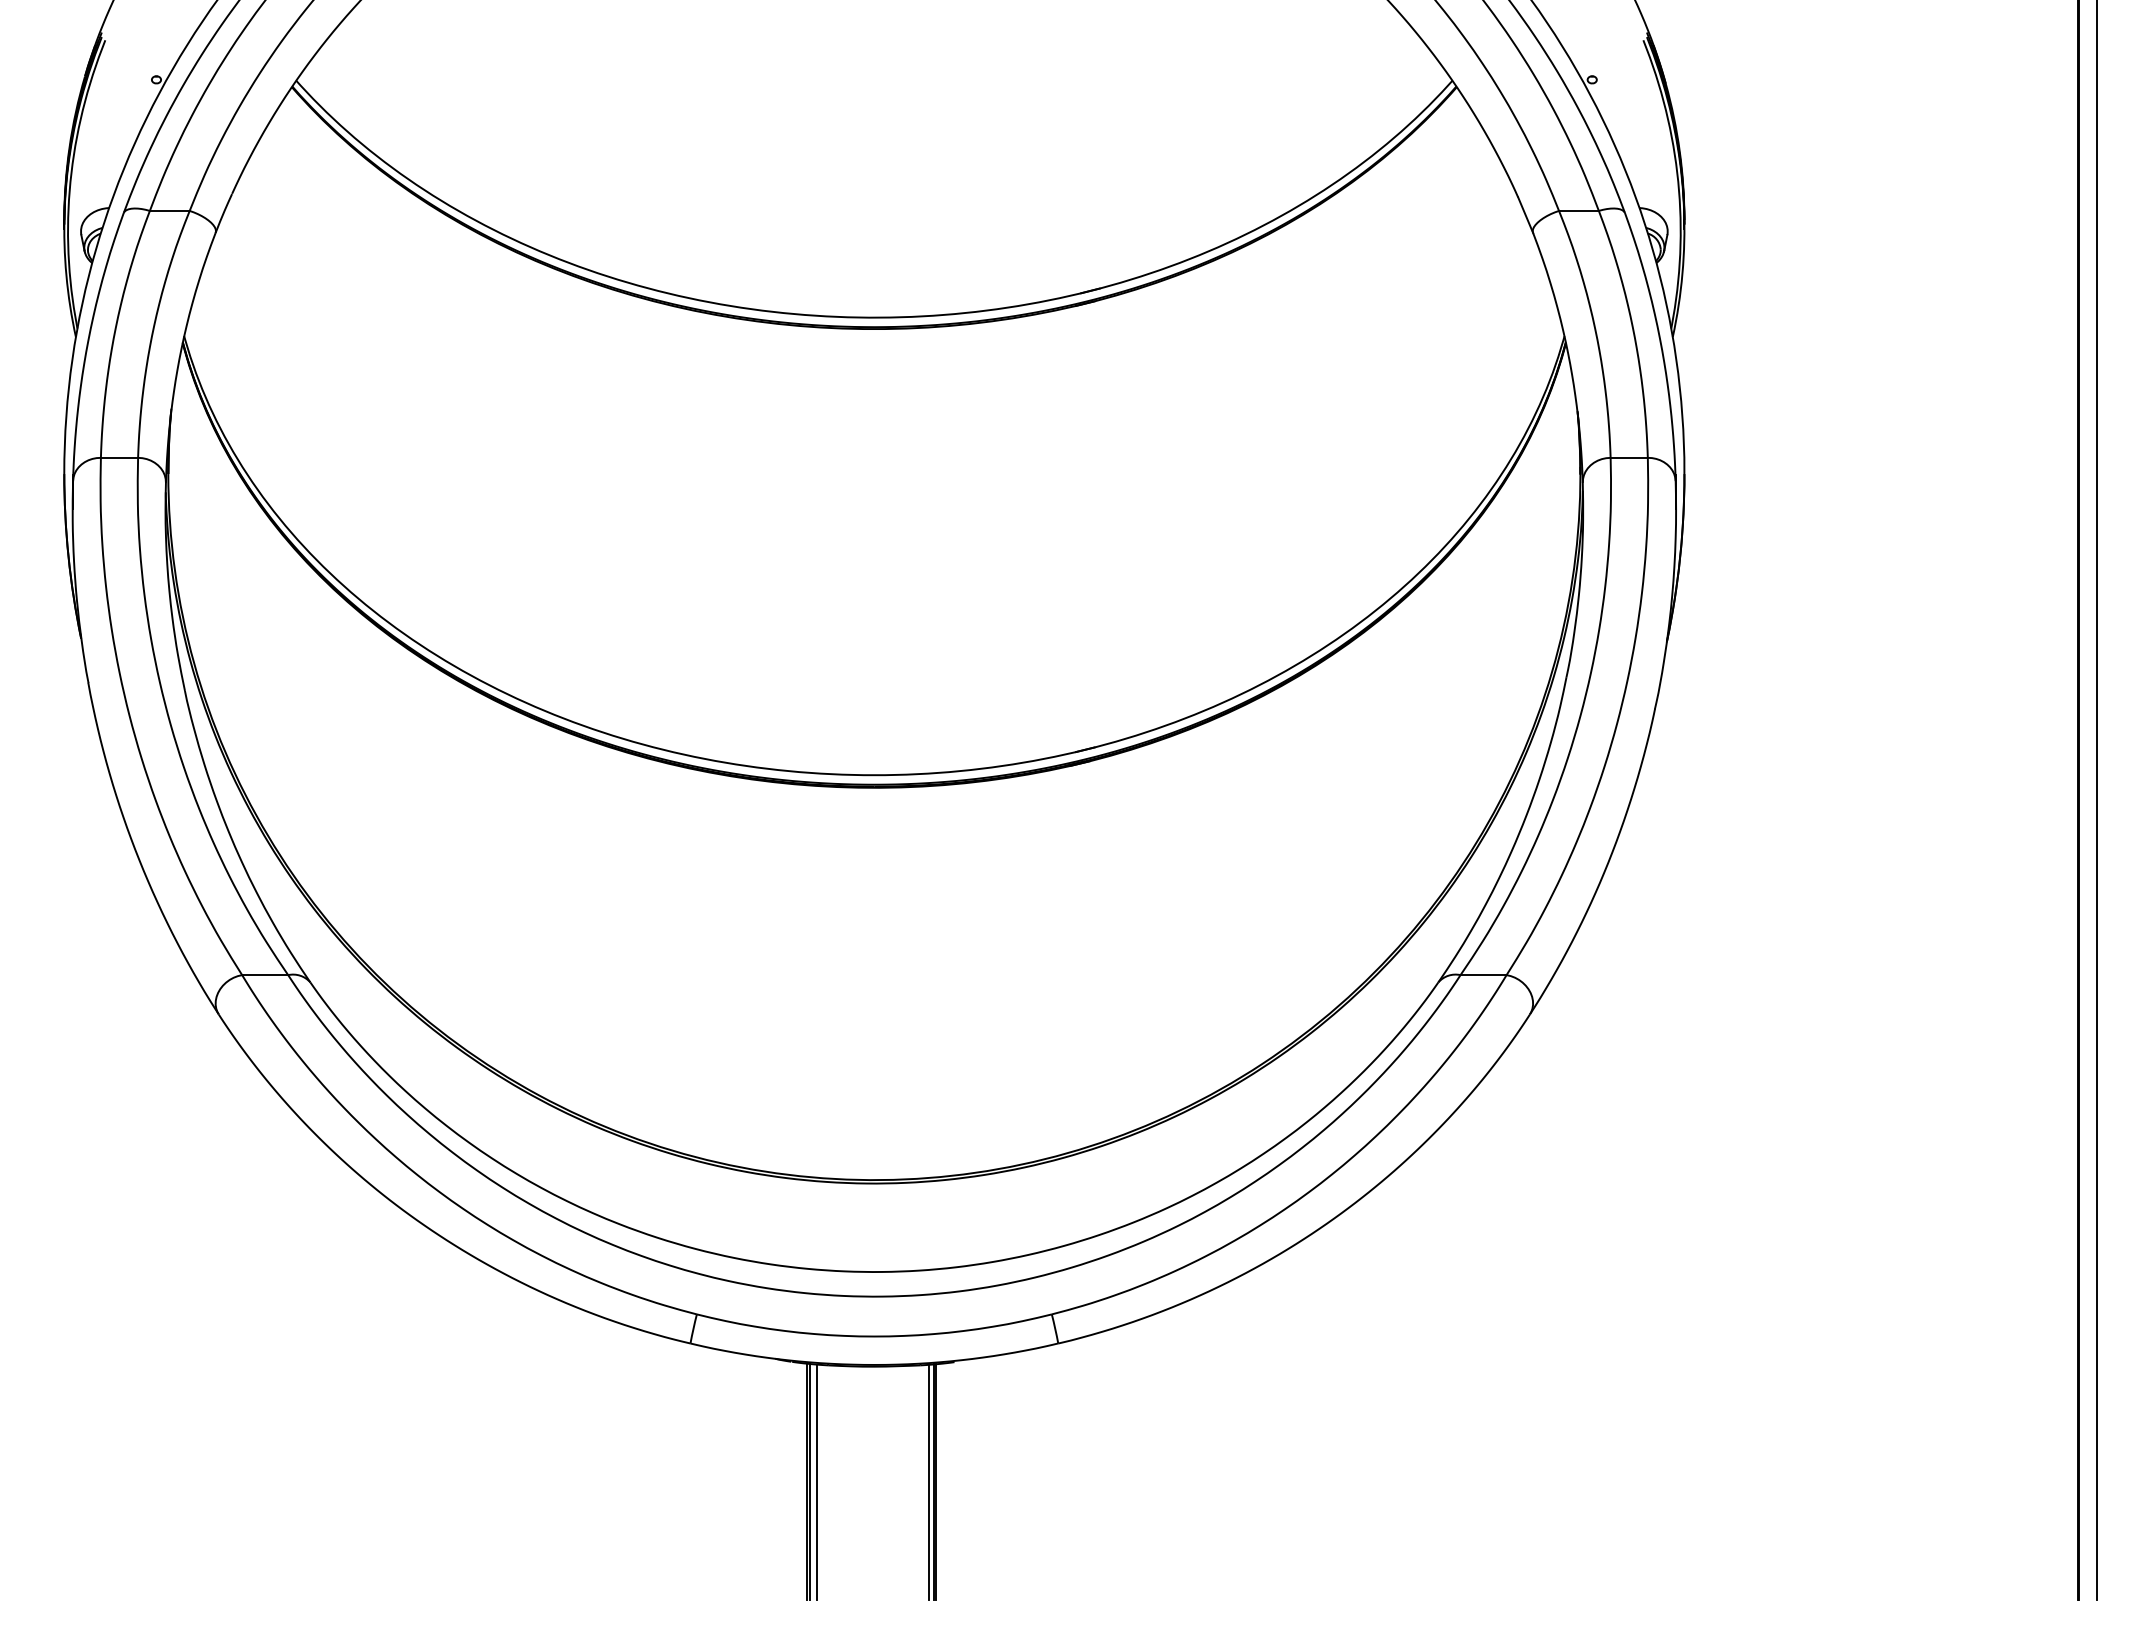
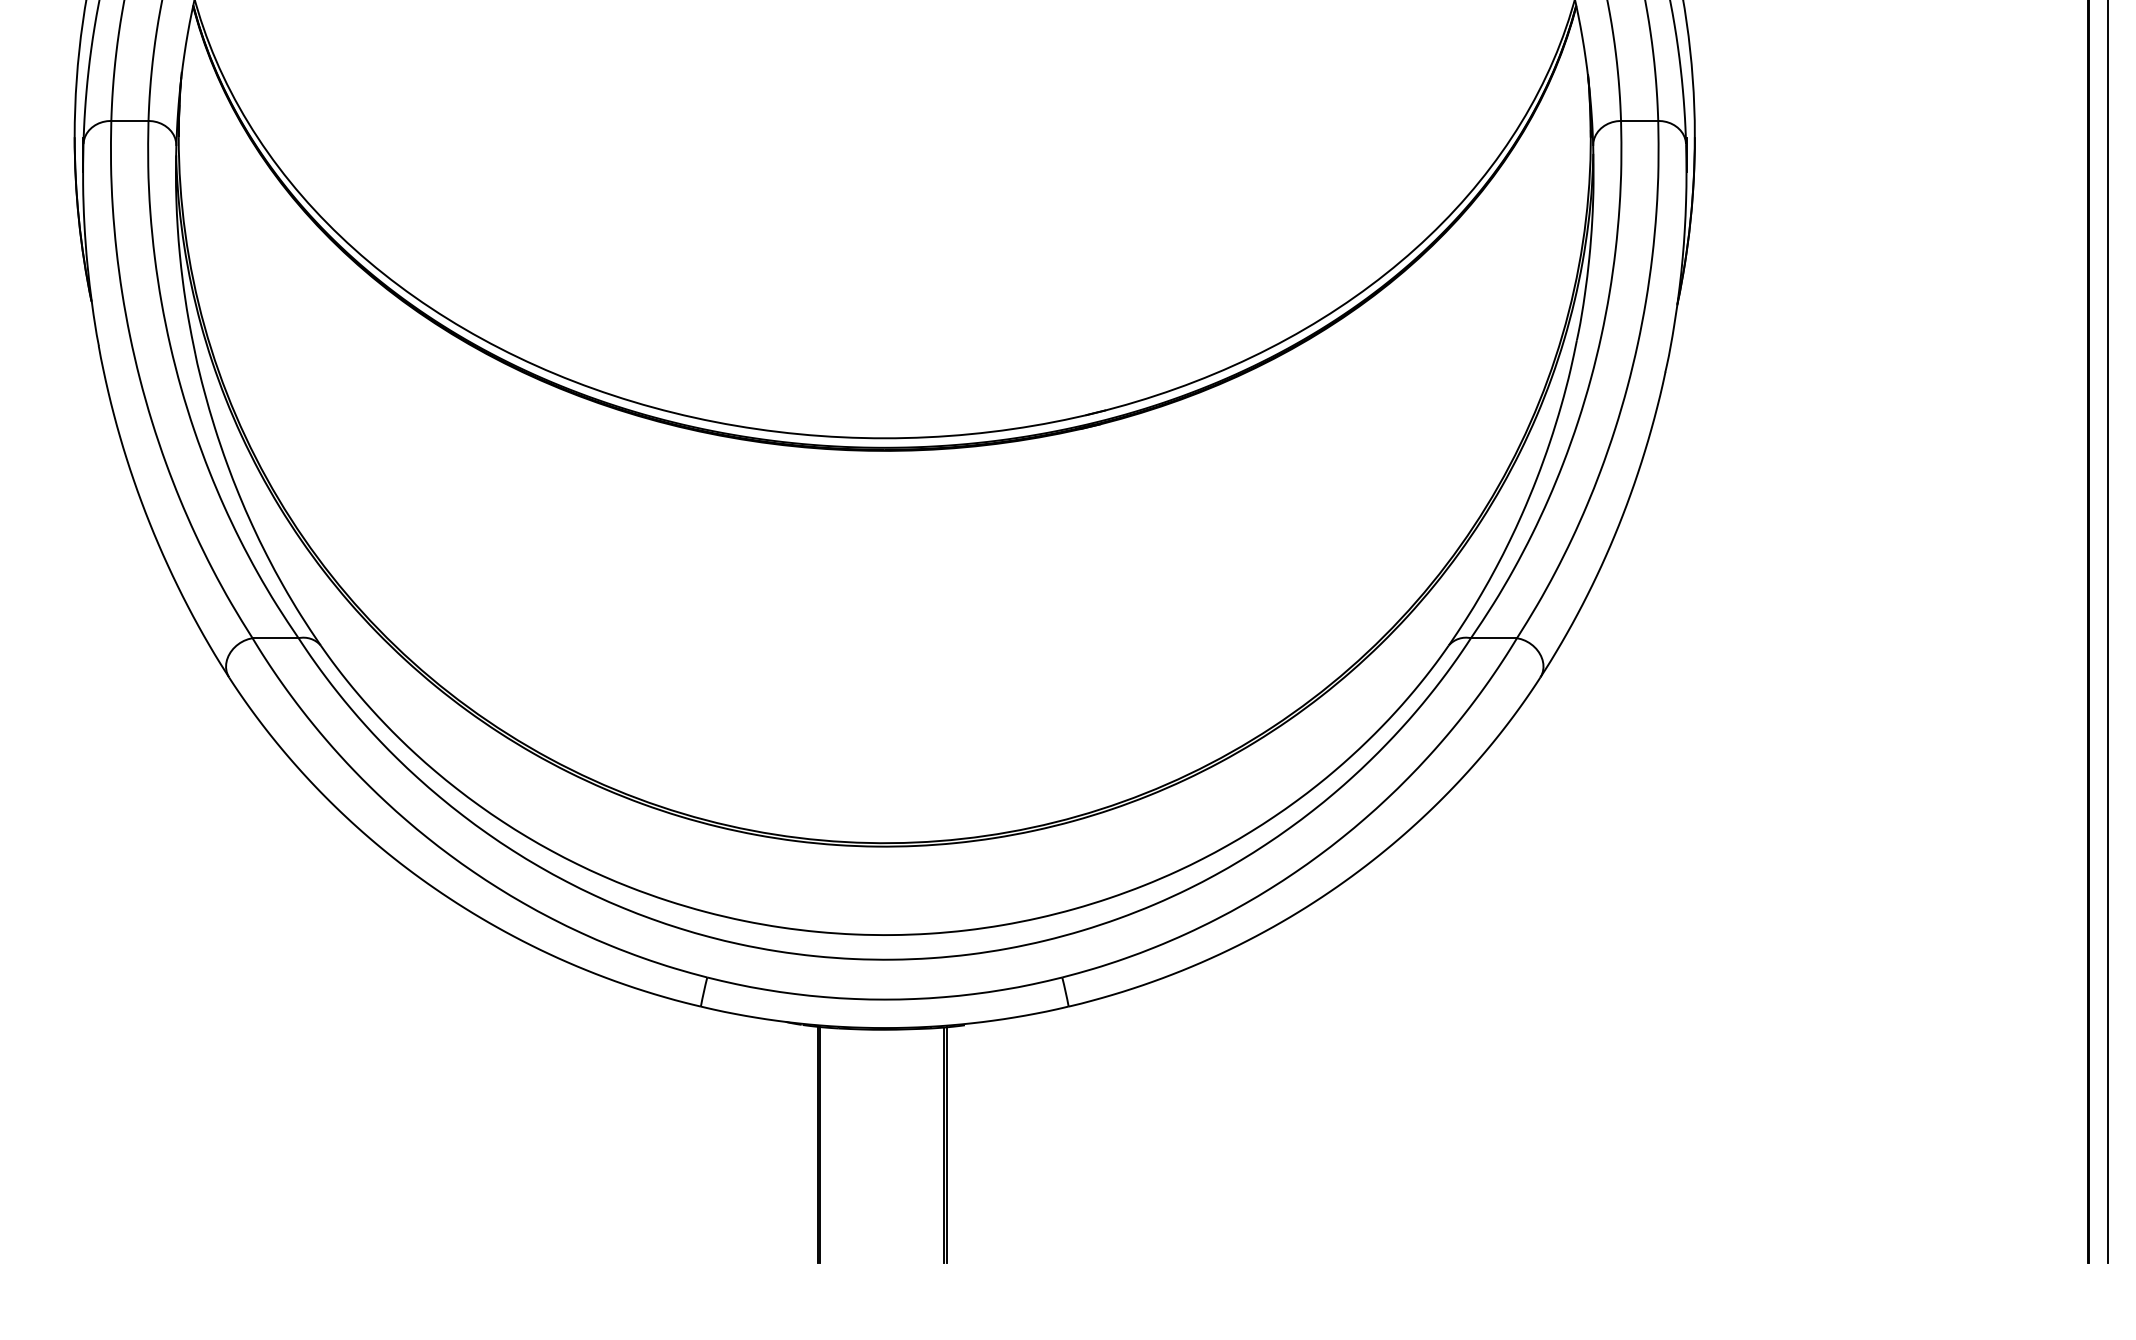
line: (817, 1481) -> (827, 1144), removed
line: (928, 1481) -> (938, 1144), removed

